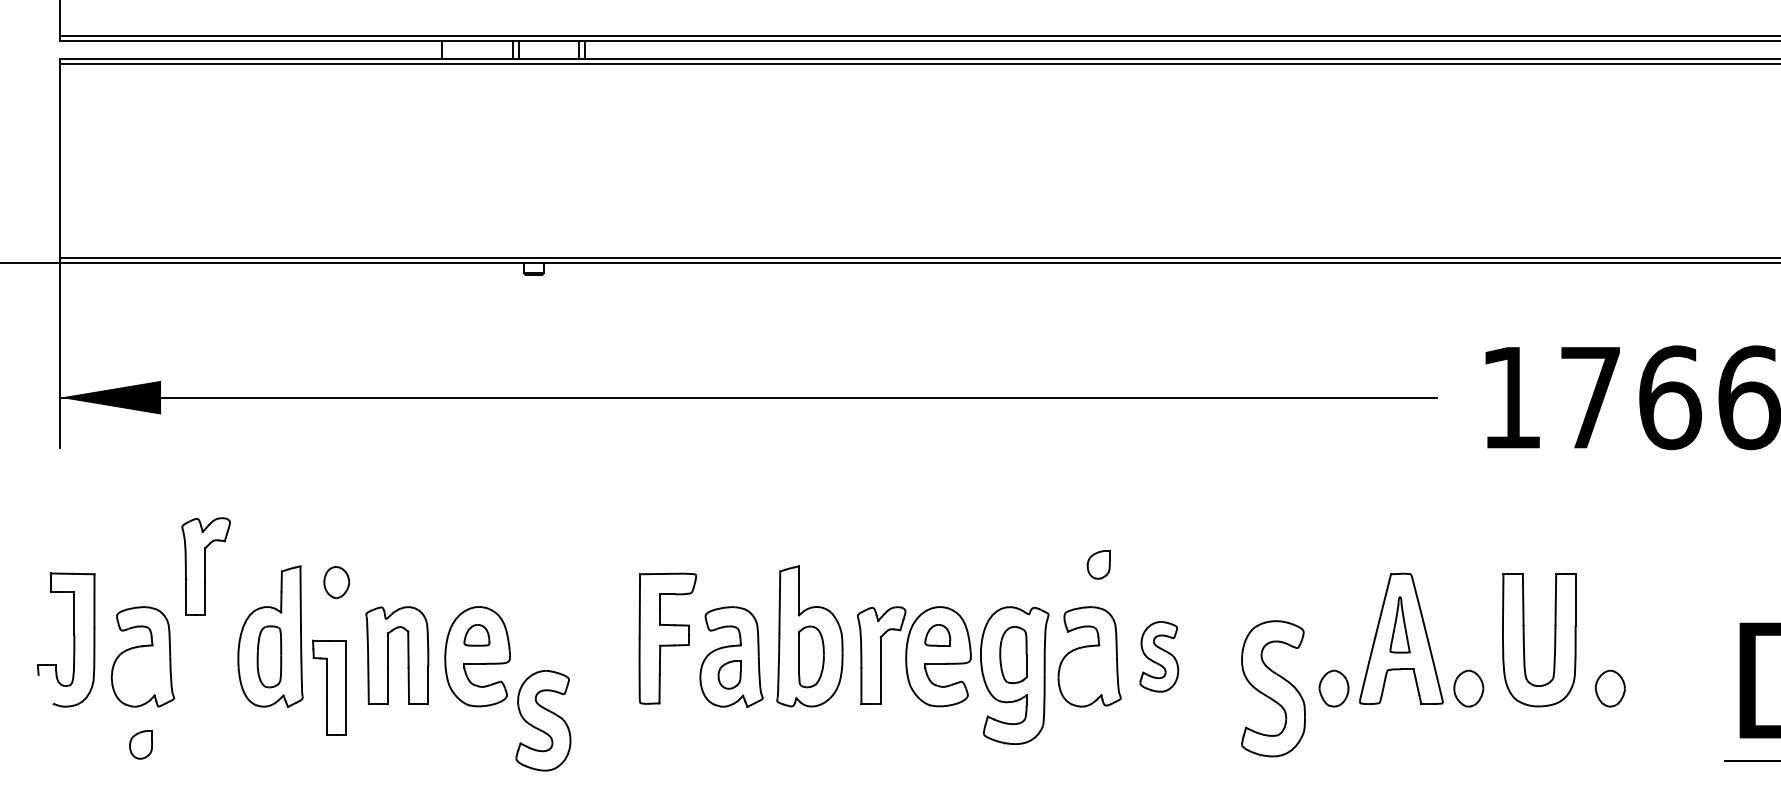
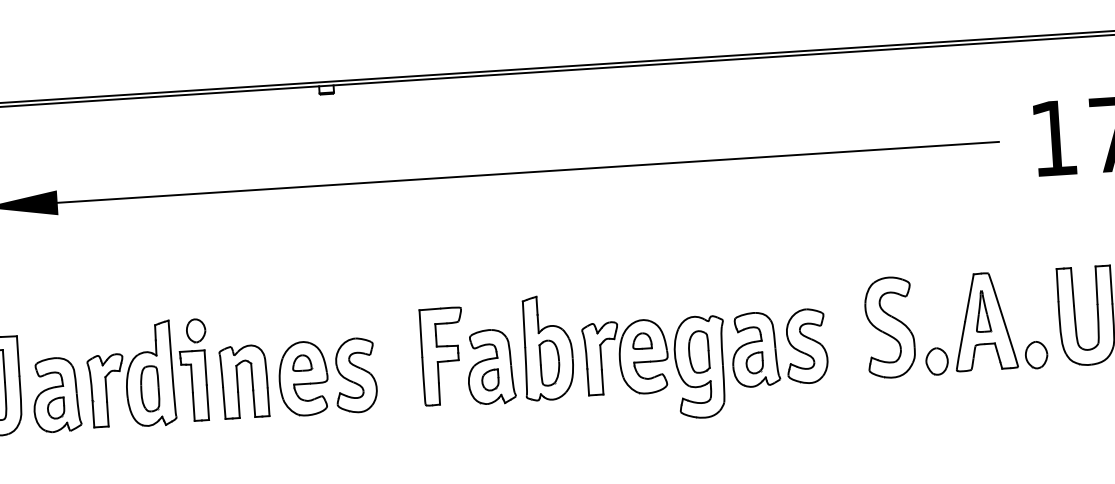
part: (1098, 564) -> (754, 362), moved
part: (205, 566) -> (106, 390), moved
part: (1159, 656) -> (806, 346), size x1.43
part: (329, 687) -> (194, 385), moved
part: (1273, 688) -> (890, 327), moved
part: (543, 720) -> (355, 375), moved
part: (140, 744) -> (55, 408), moved

